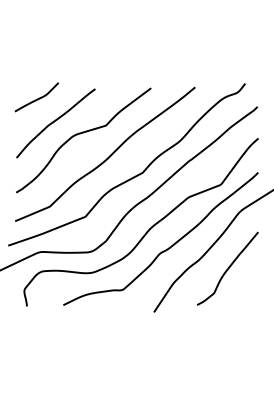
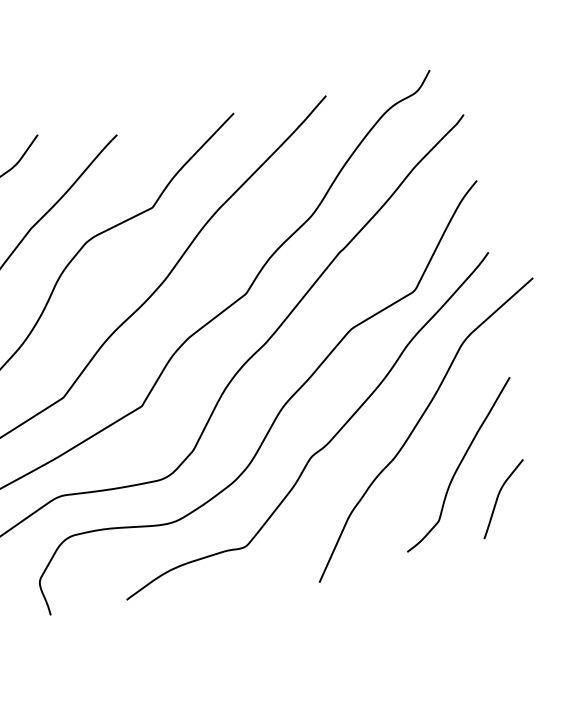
curve: (244, 286) -> (500, 496), added

